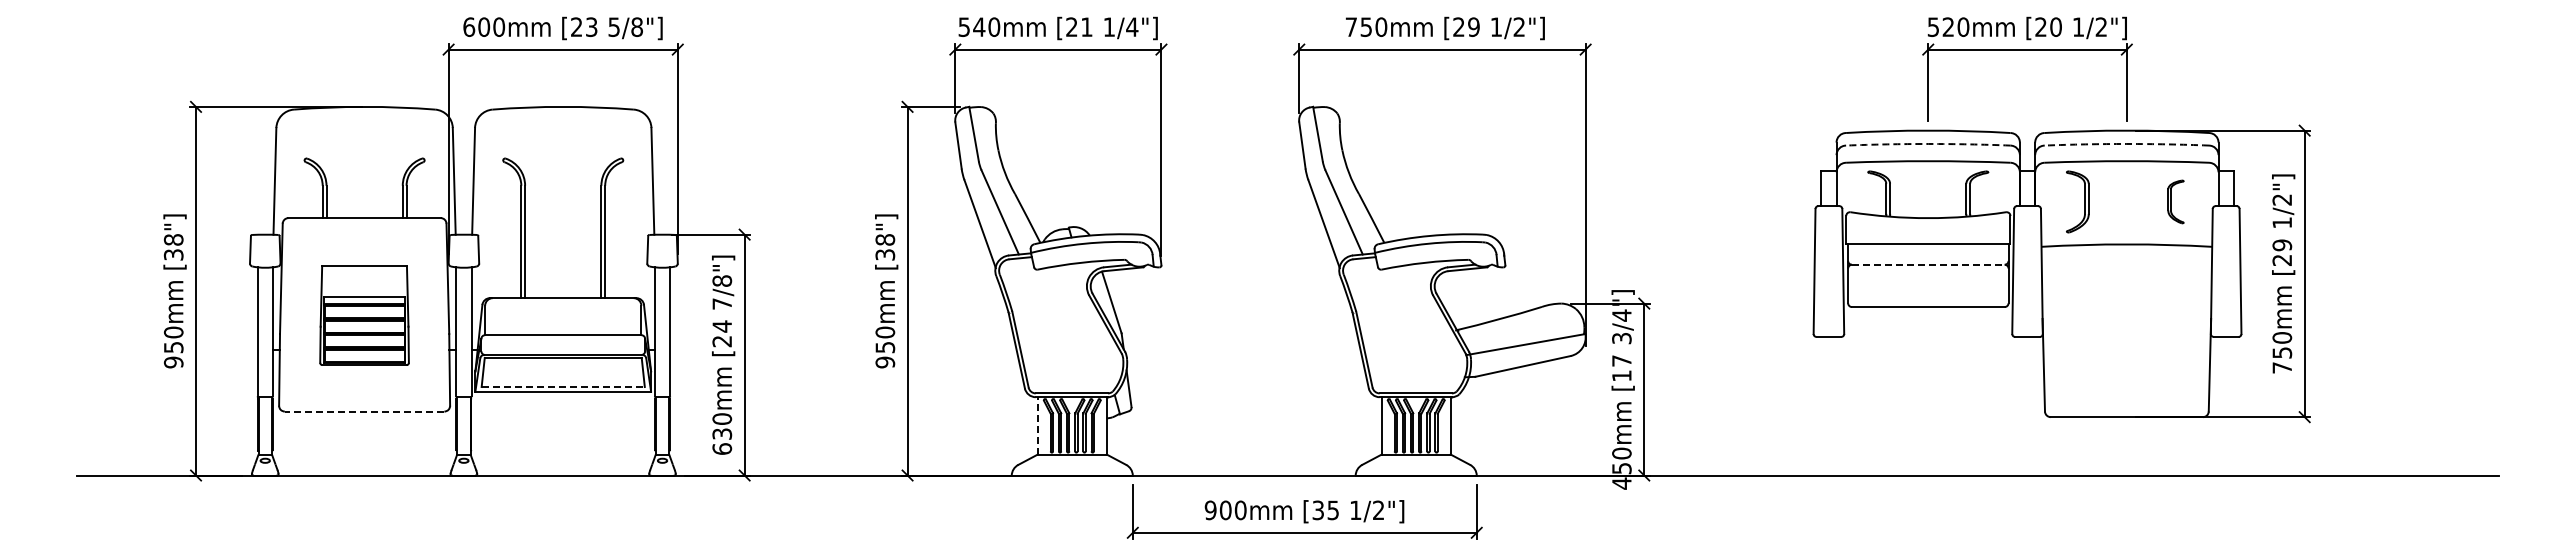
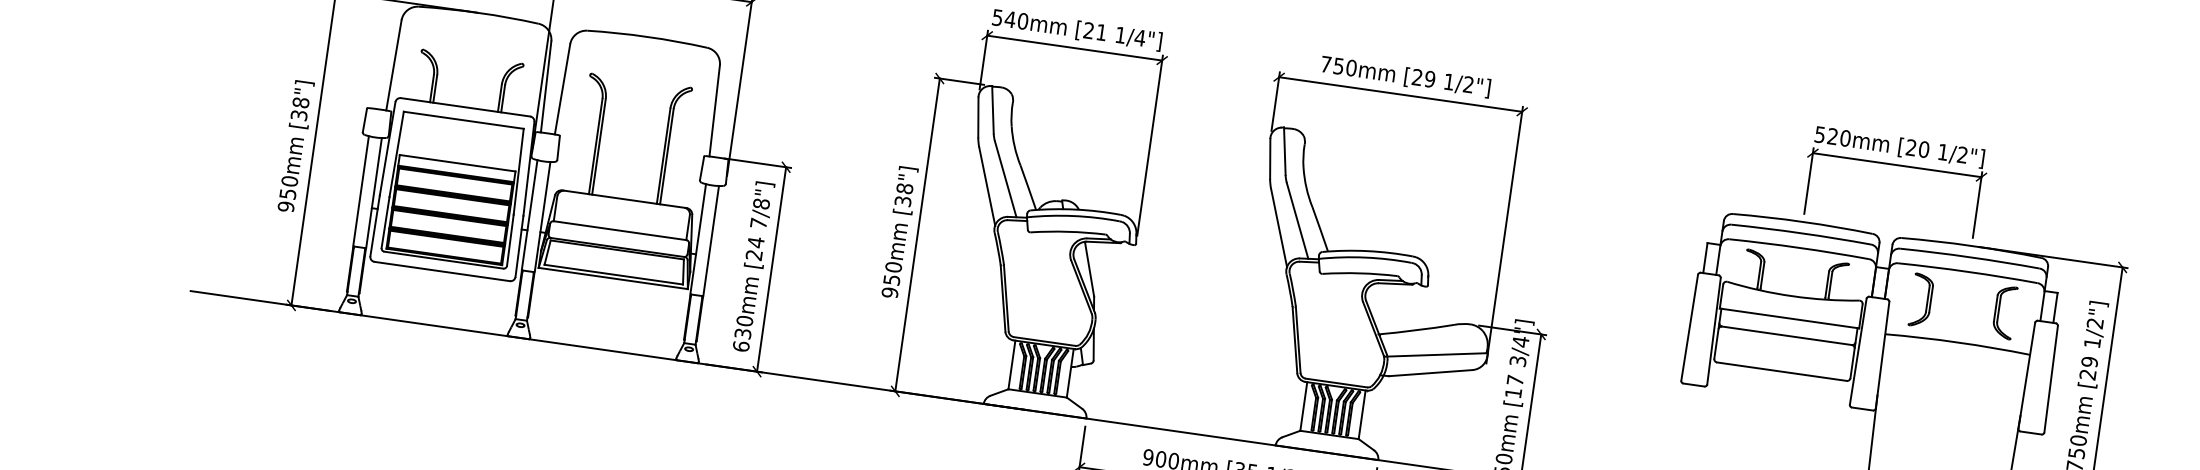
arc: (1928, 143) -> (1801, 232), dashed -> solid
arc: (2126, 143) -> (1969, 256), dashed -> solid
part: (2175, 201) -> (2004, 311), size x1.43
line: (1928, 264) -> (1787, 335), dashed -> solid
part: (364, 315) -> (453, 189), size x1.67
line: (563, 387) -> (613, 275), dashed -> solid
line: (364, 411) -> (442, 271), dashed -> solid
line: (1037, 425) -> (1011, 364), dashed -> solid

